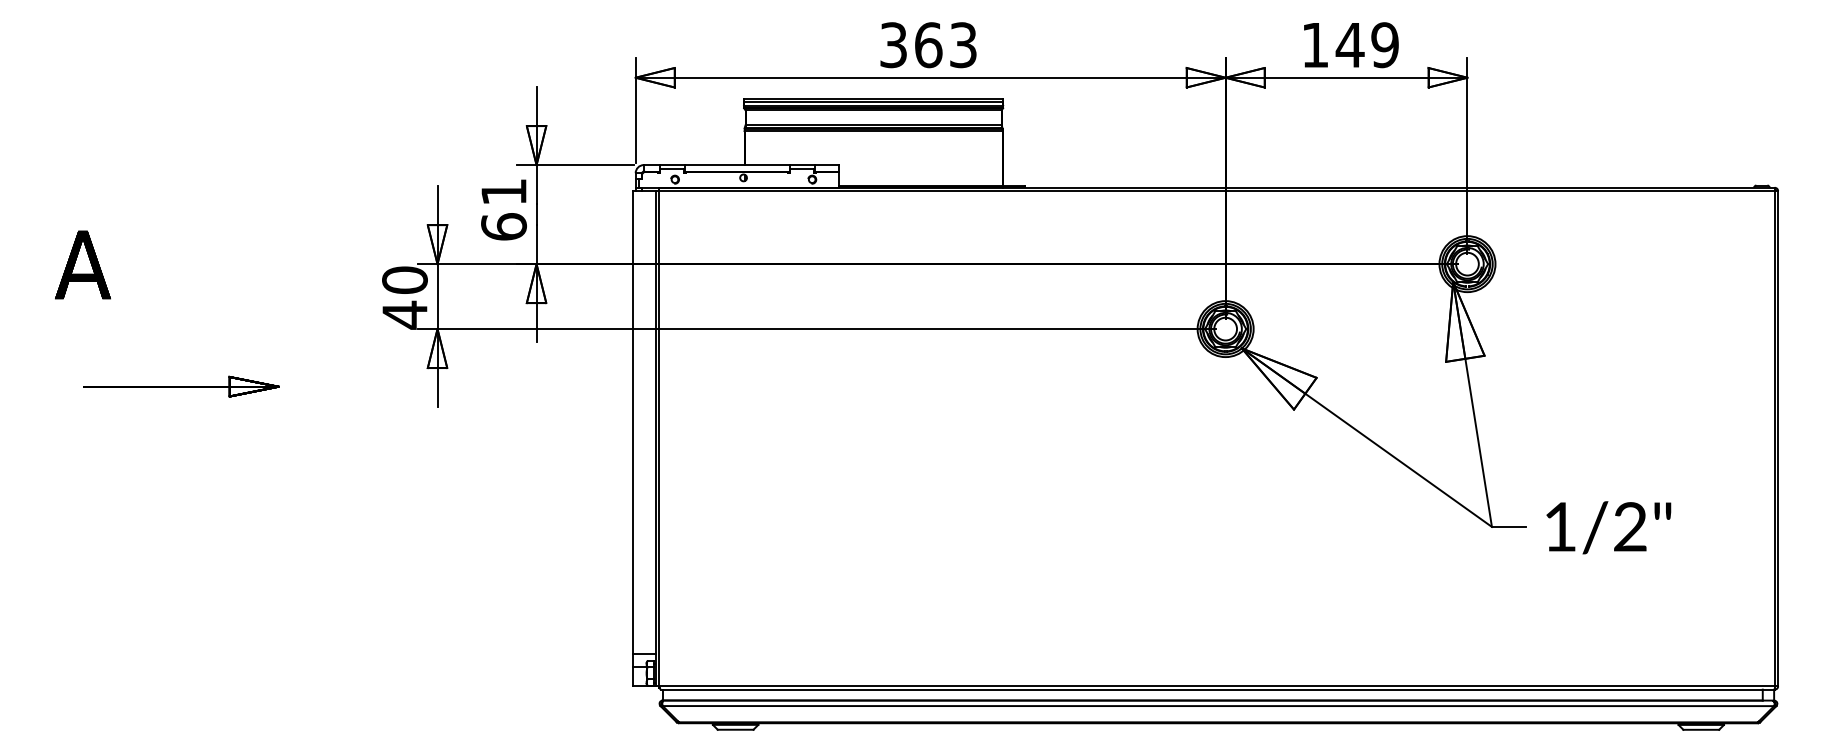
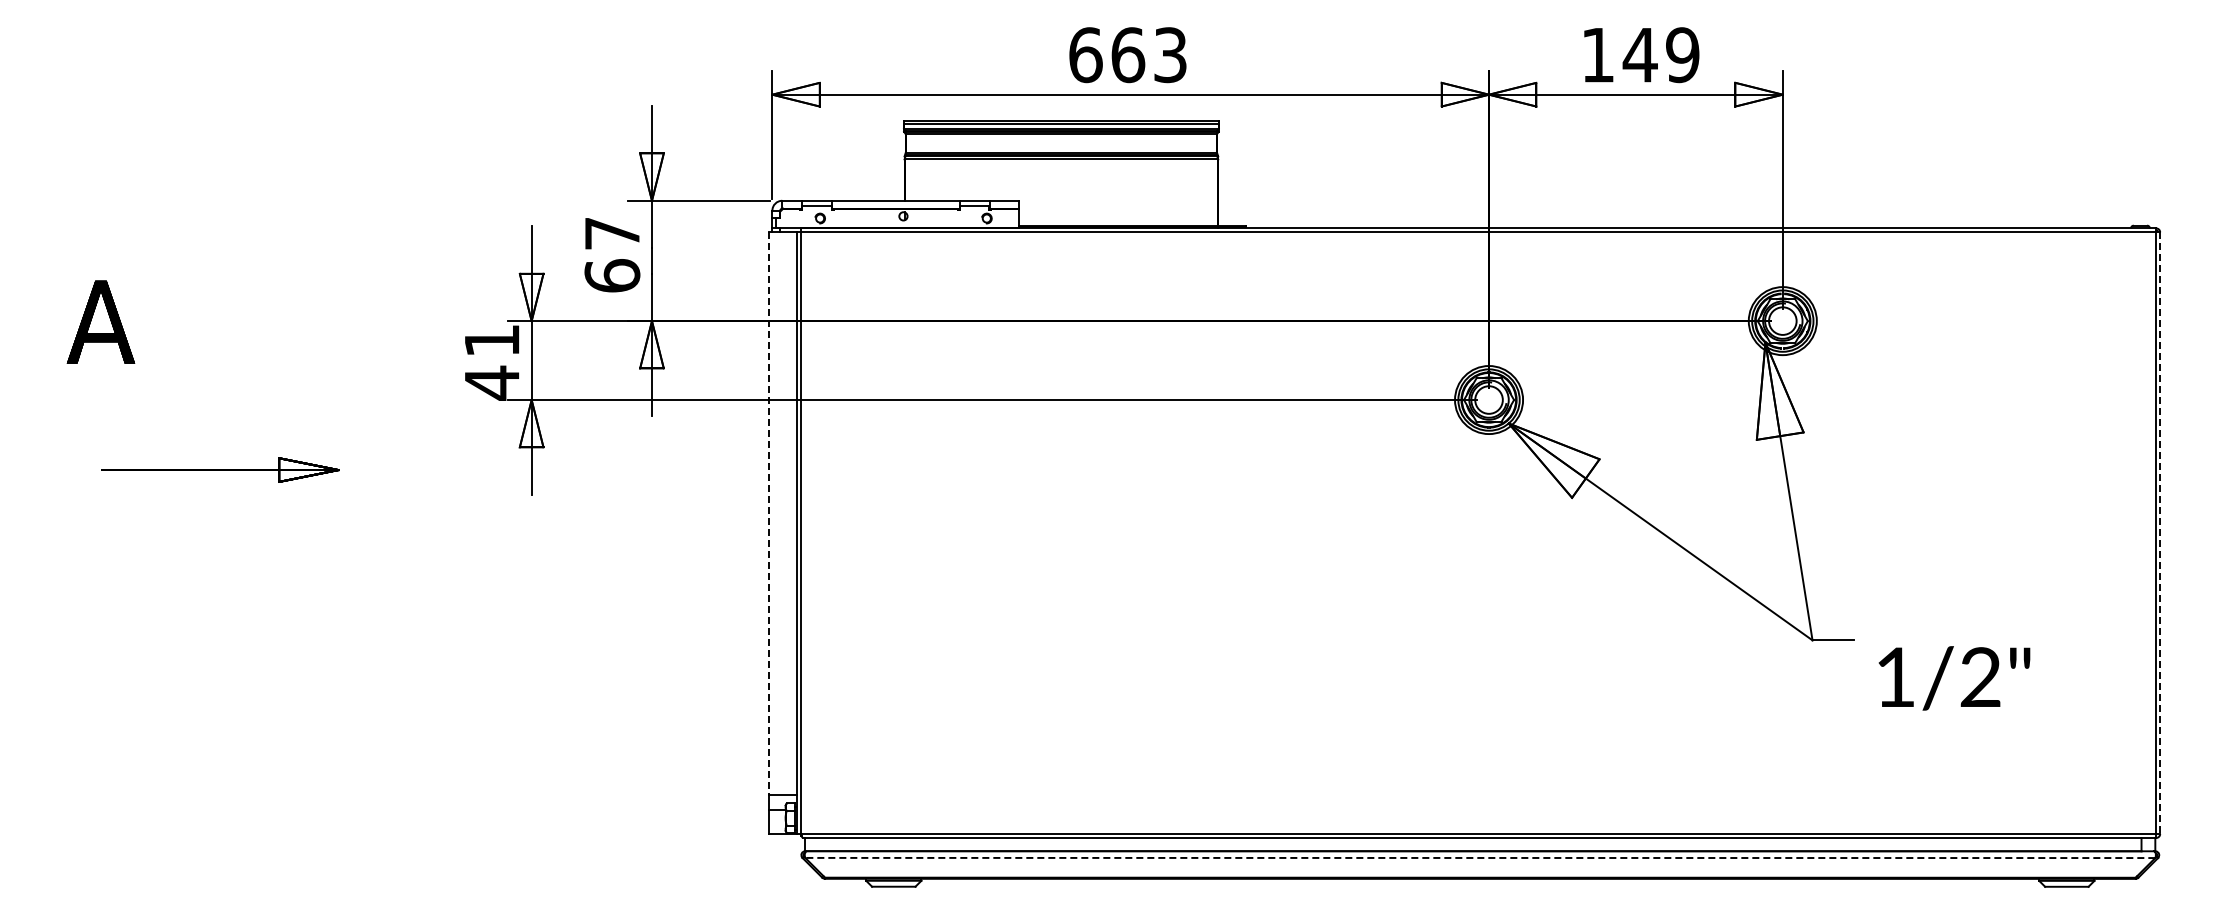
text: (893, 45) -> (1085, 55), 363 -> 663
text: (504, 192) -> (612, 233), 61 -> 67
text: (405, 280) -> (492, 340), 40 -> 41
line: (633, 422) -> (769, 513), solid -> dashed
line: (1778, 438) -> (2160, 533), solid -> dashed
text: (1608, 527) -> (1954, 678), moved
line: (1217, 705) -> (1479, 857), solid -> dashed

